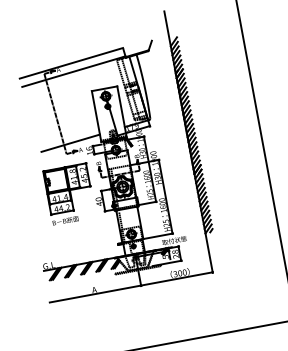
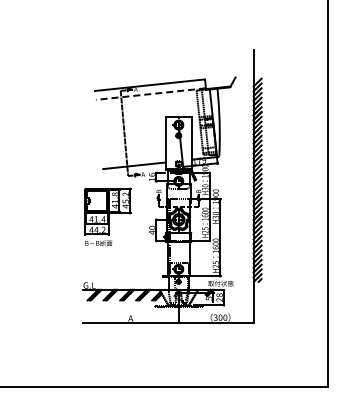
line: (73, 72) -> (150, 94), solid -> dashed
part: (69, 193) -> (107, 216), moved

